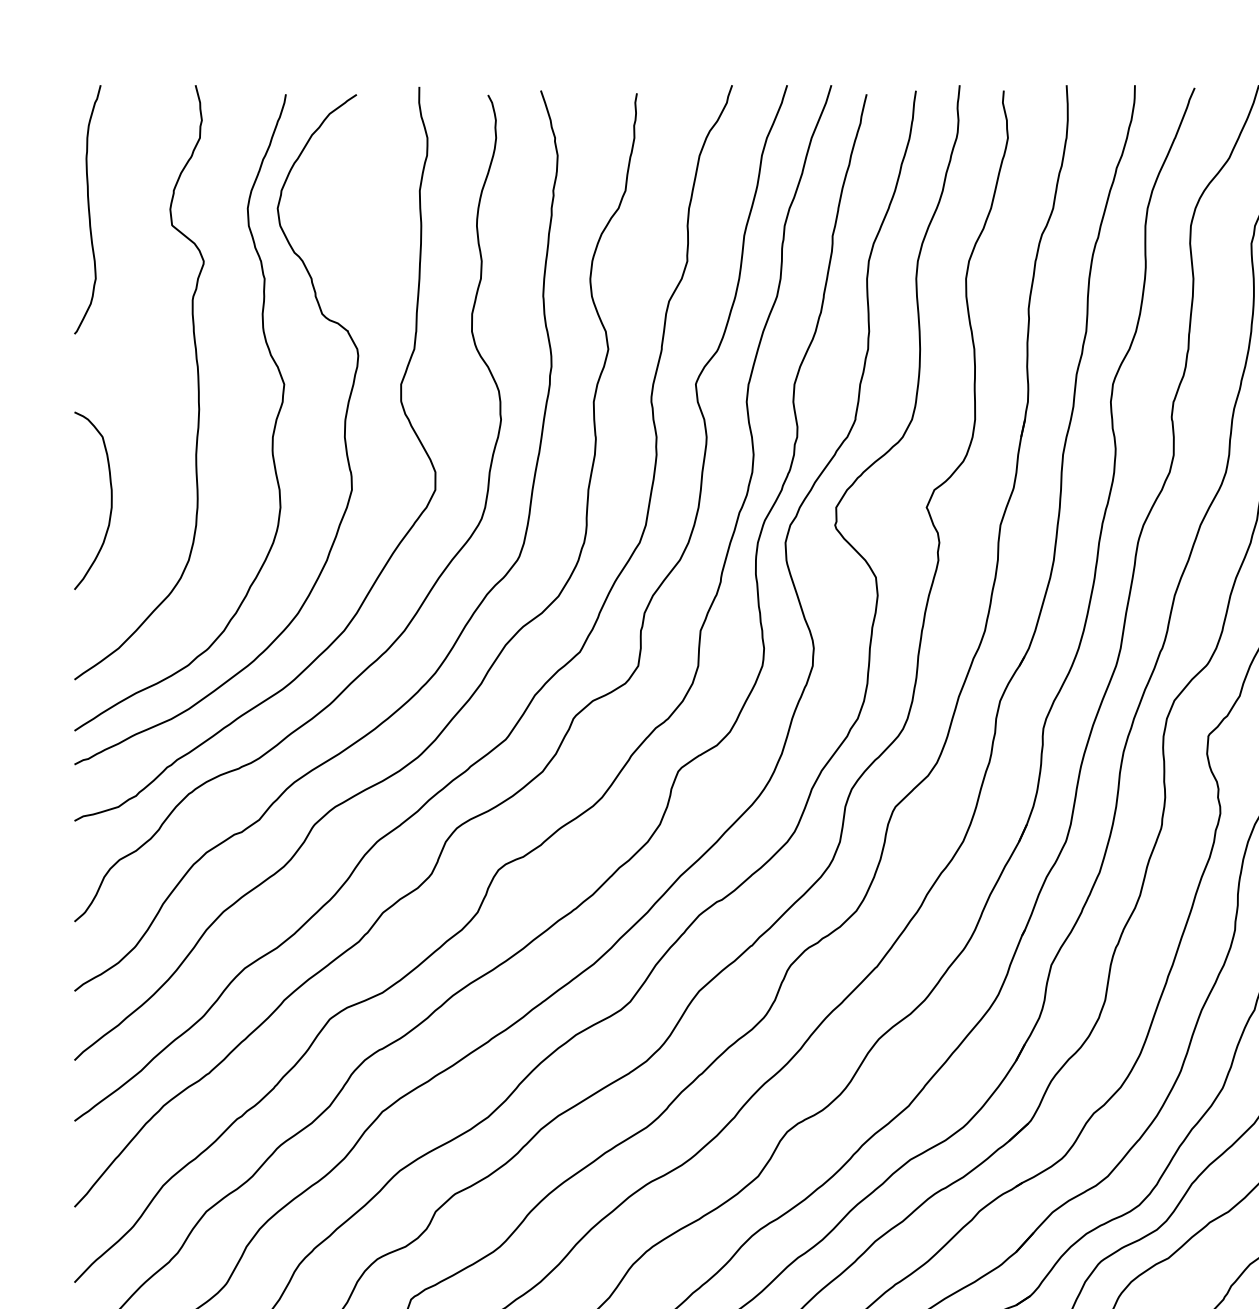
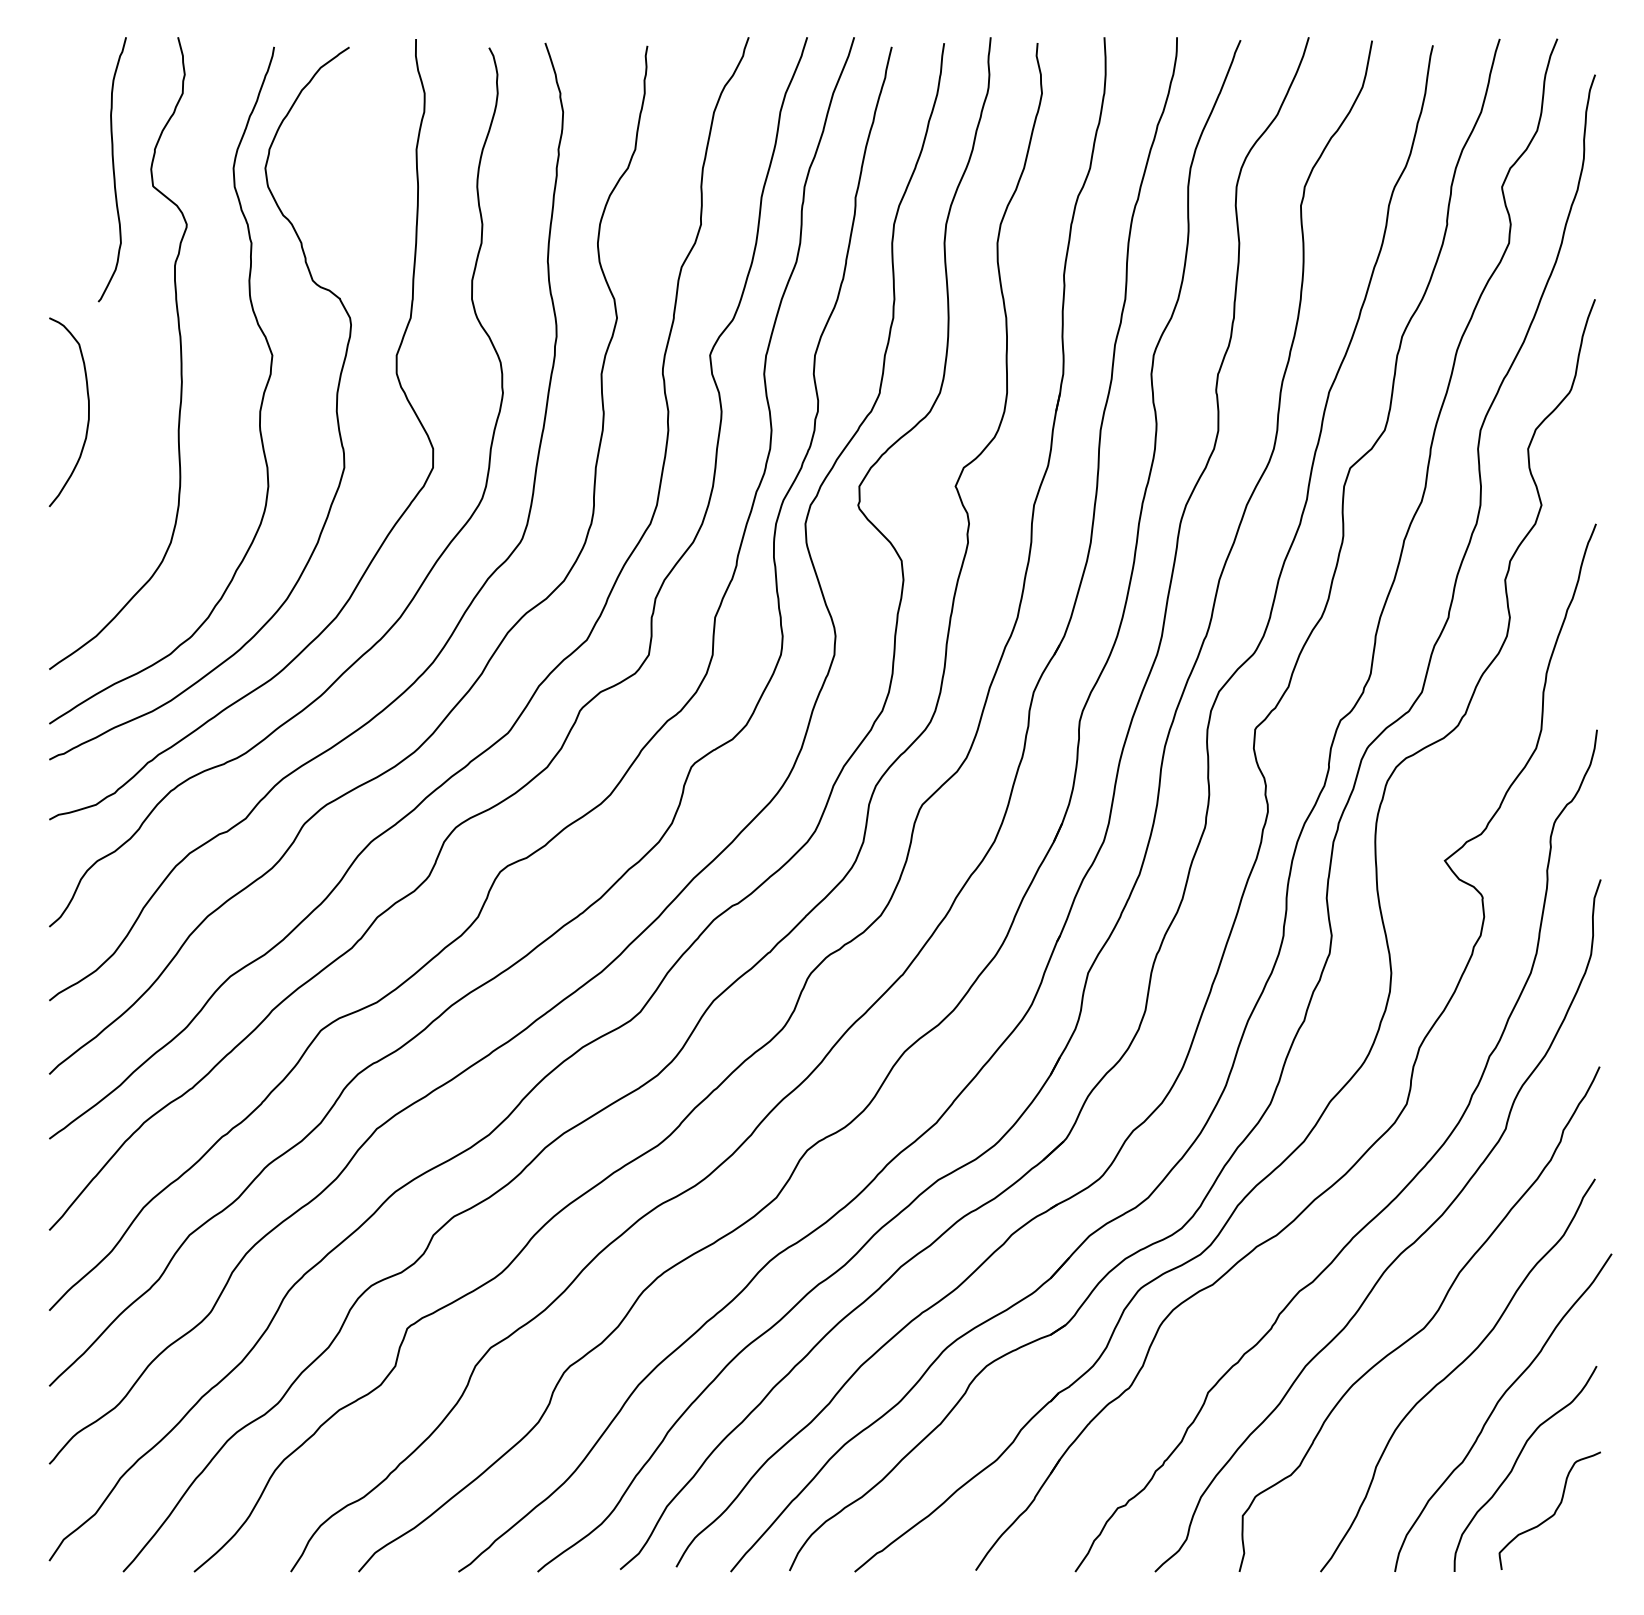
curve: (87, 209) -> (112, 169), moved
curve: (111, 500) -> (88, 411), moved

